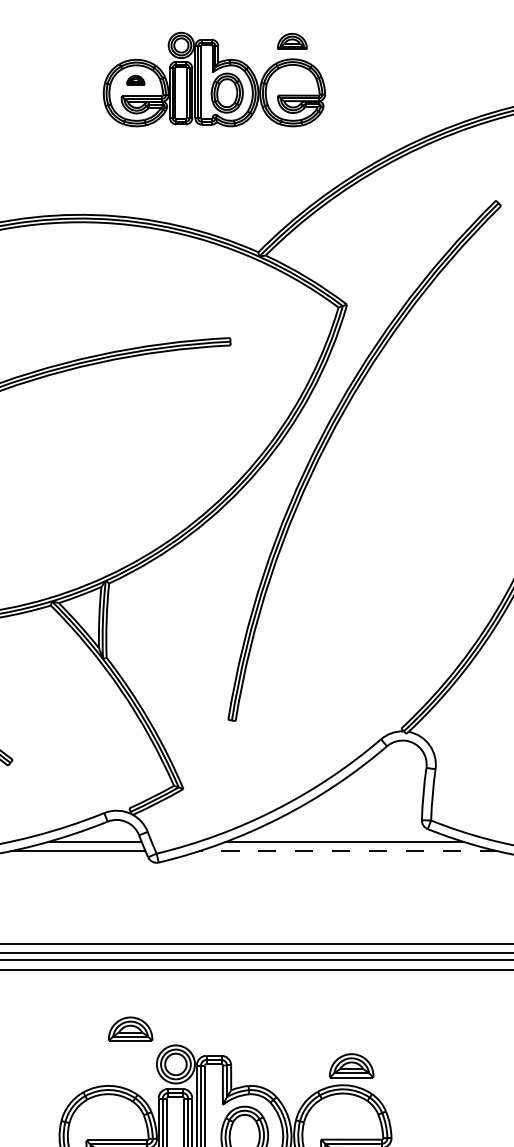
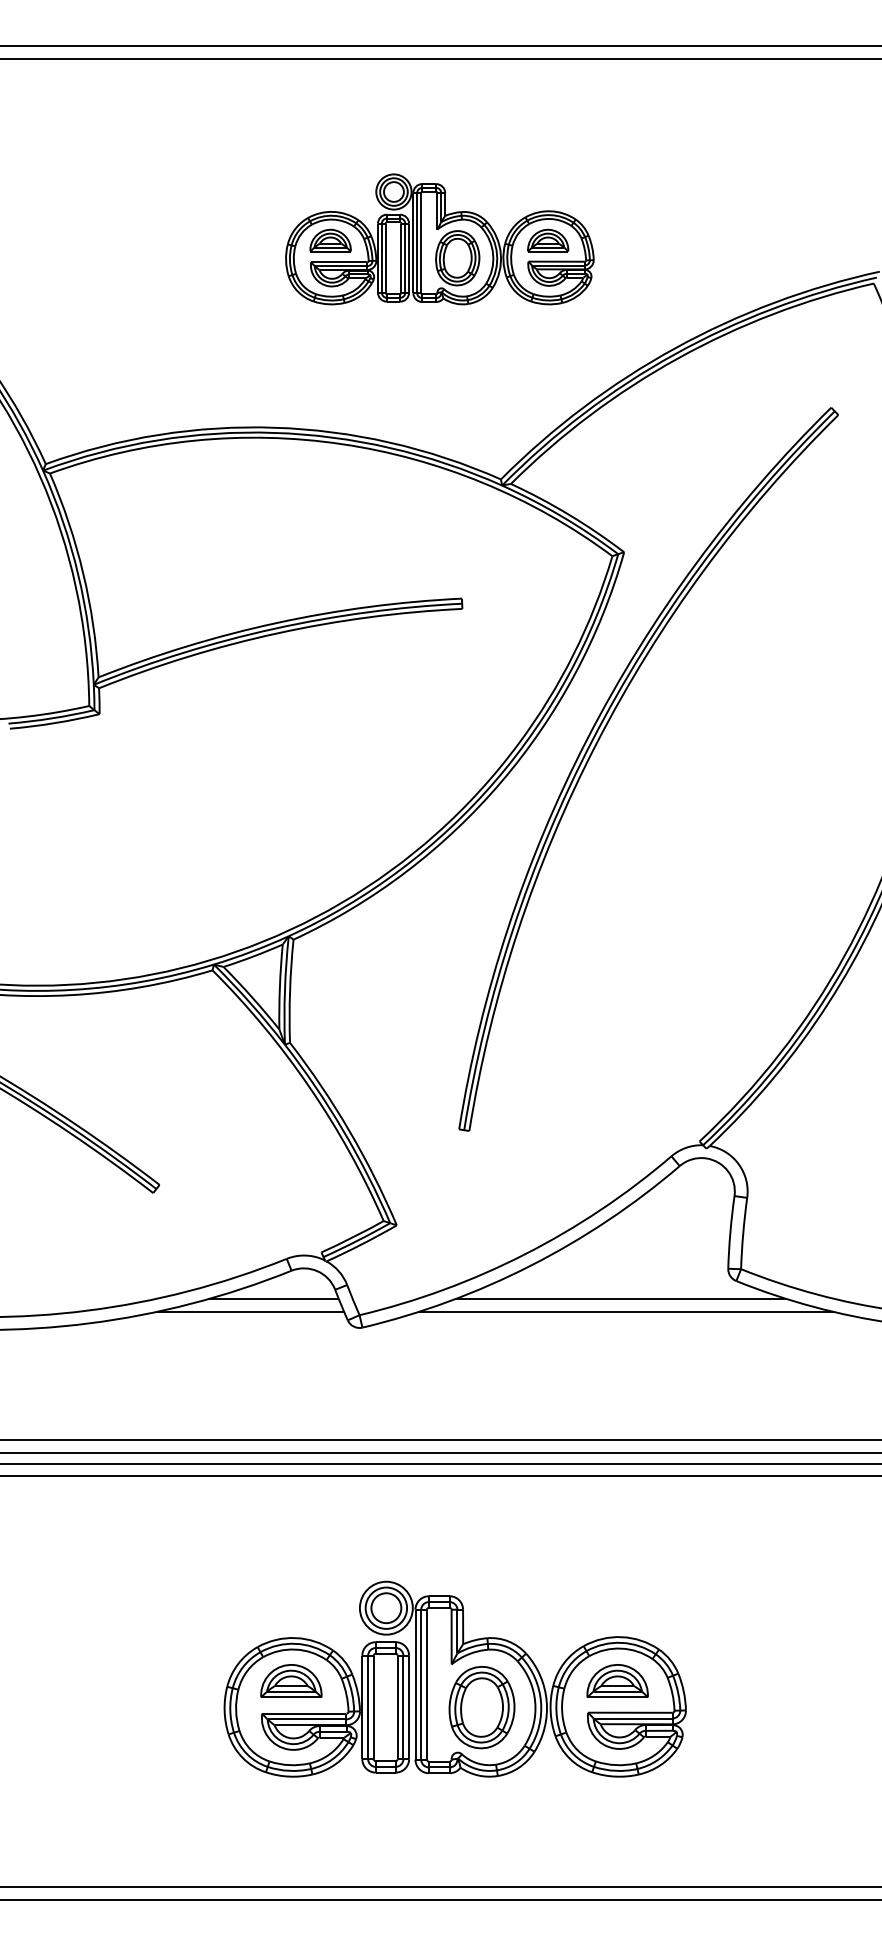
part: (292, 41) -> (548, 240), moved
part: (135, 80) -> (330, 240), size x1.67
line: (348, 851) -> (626, 1312), dashed -> solid
part: (130, 1028) -> (291, 1680), moved
part: (351, 1065) -> (617, 1680), moved

